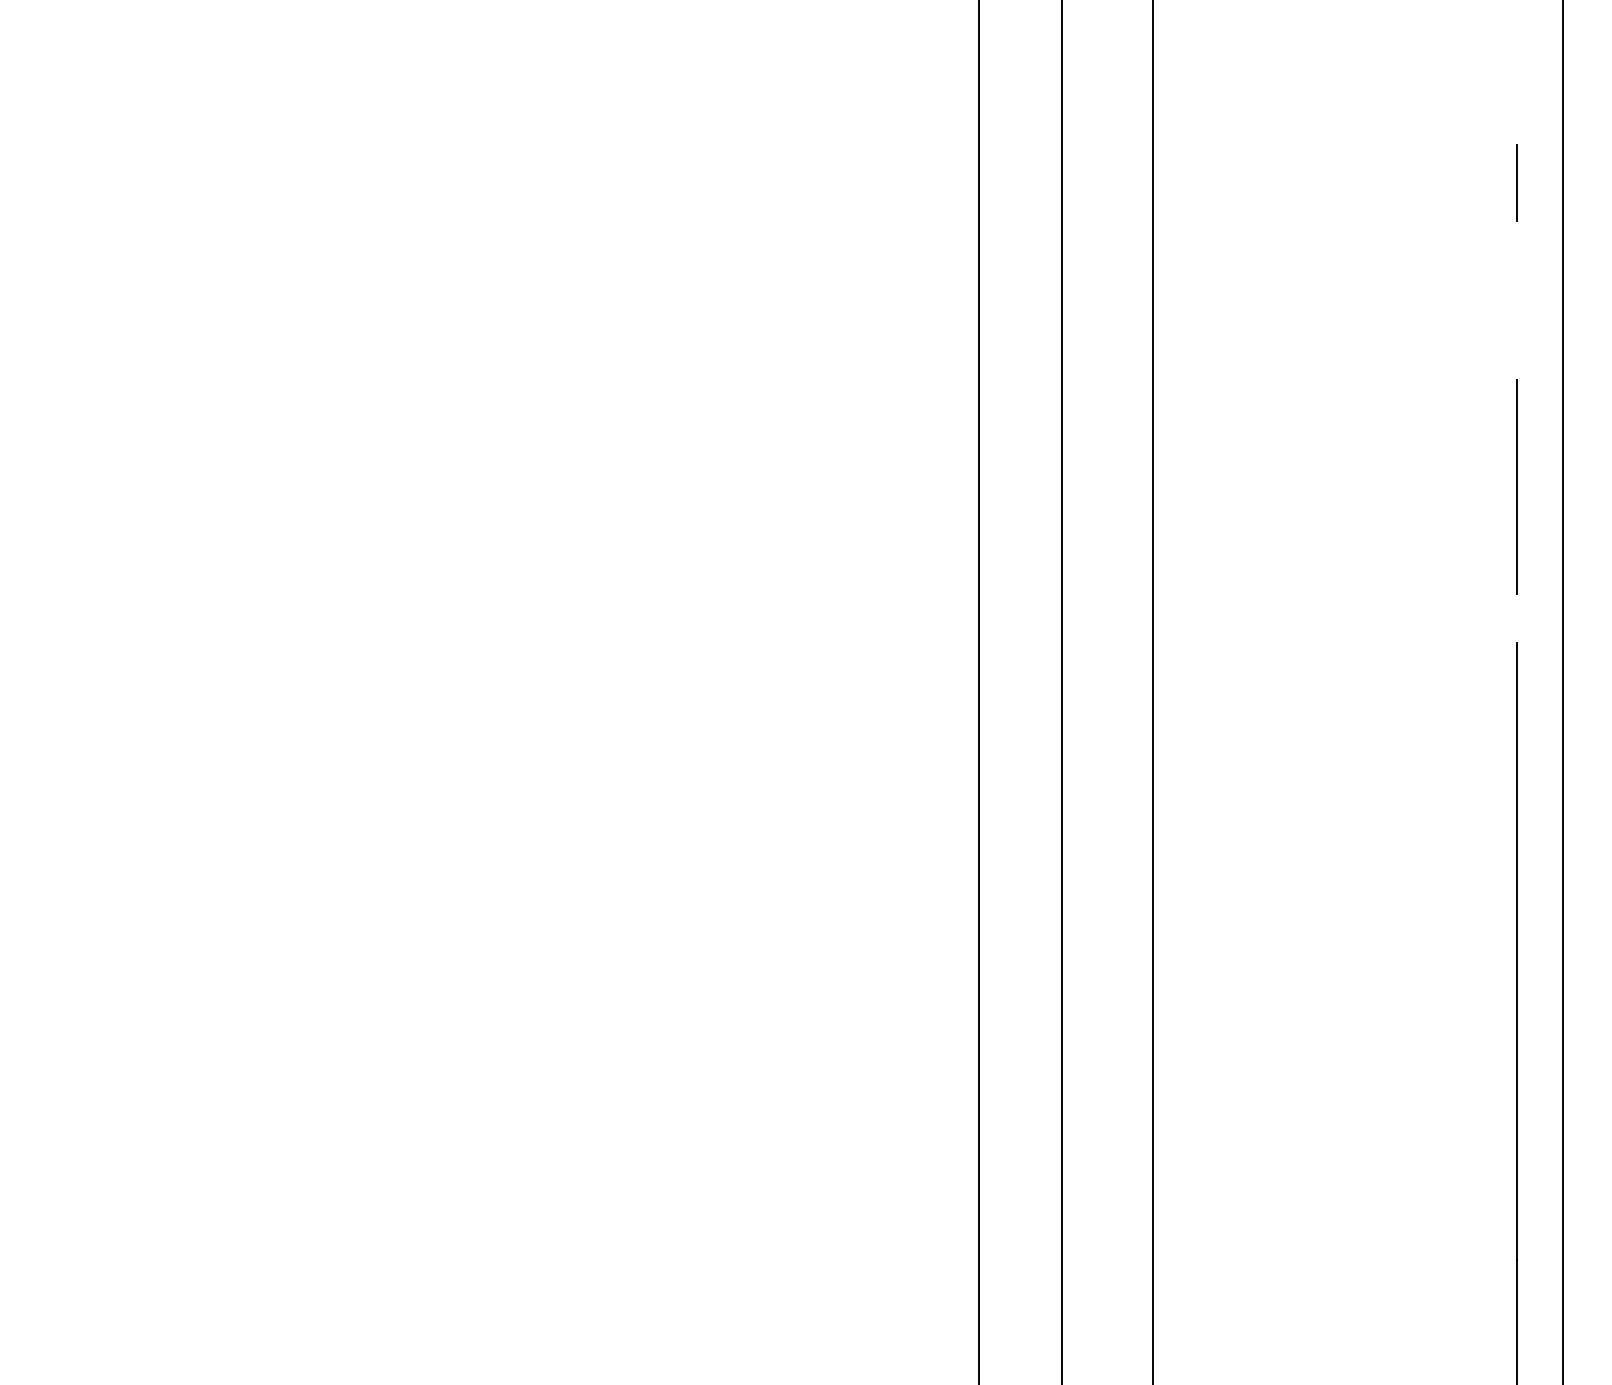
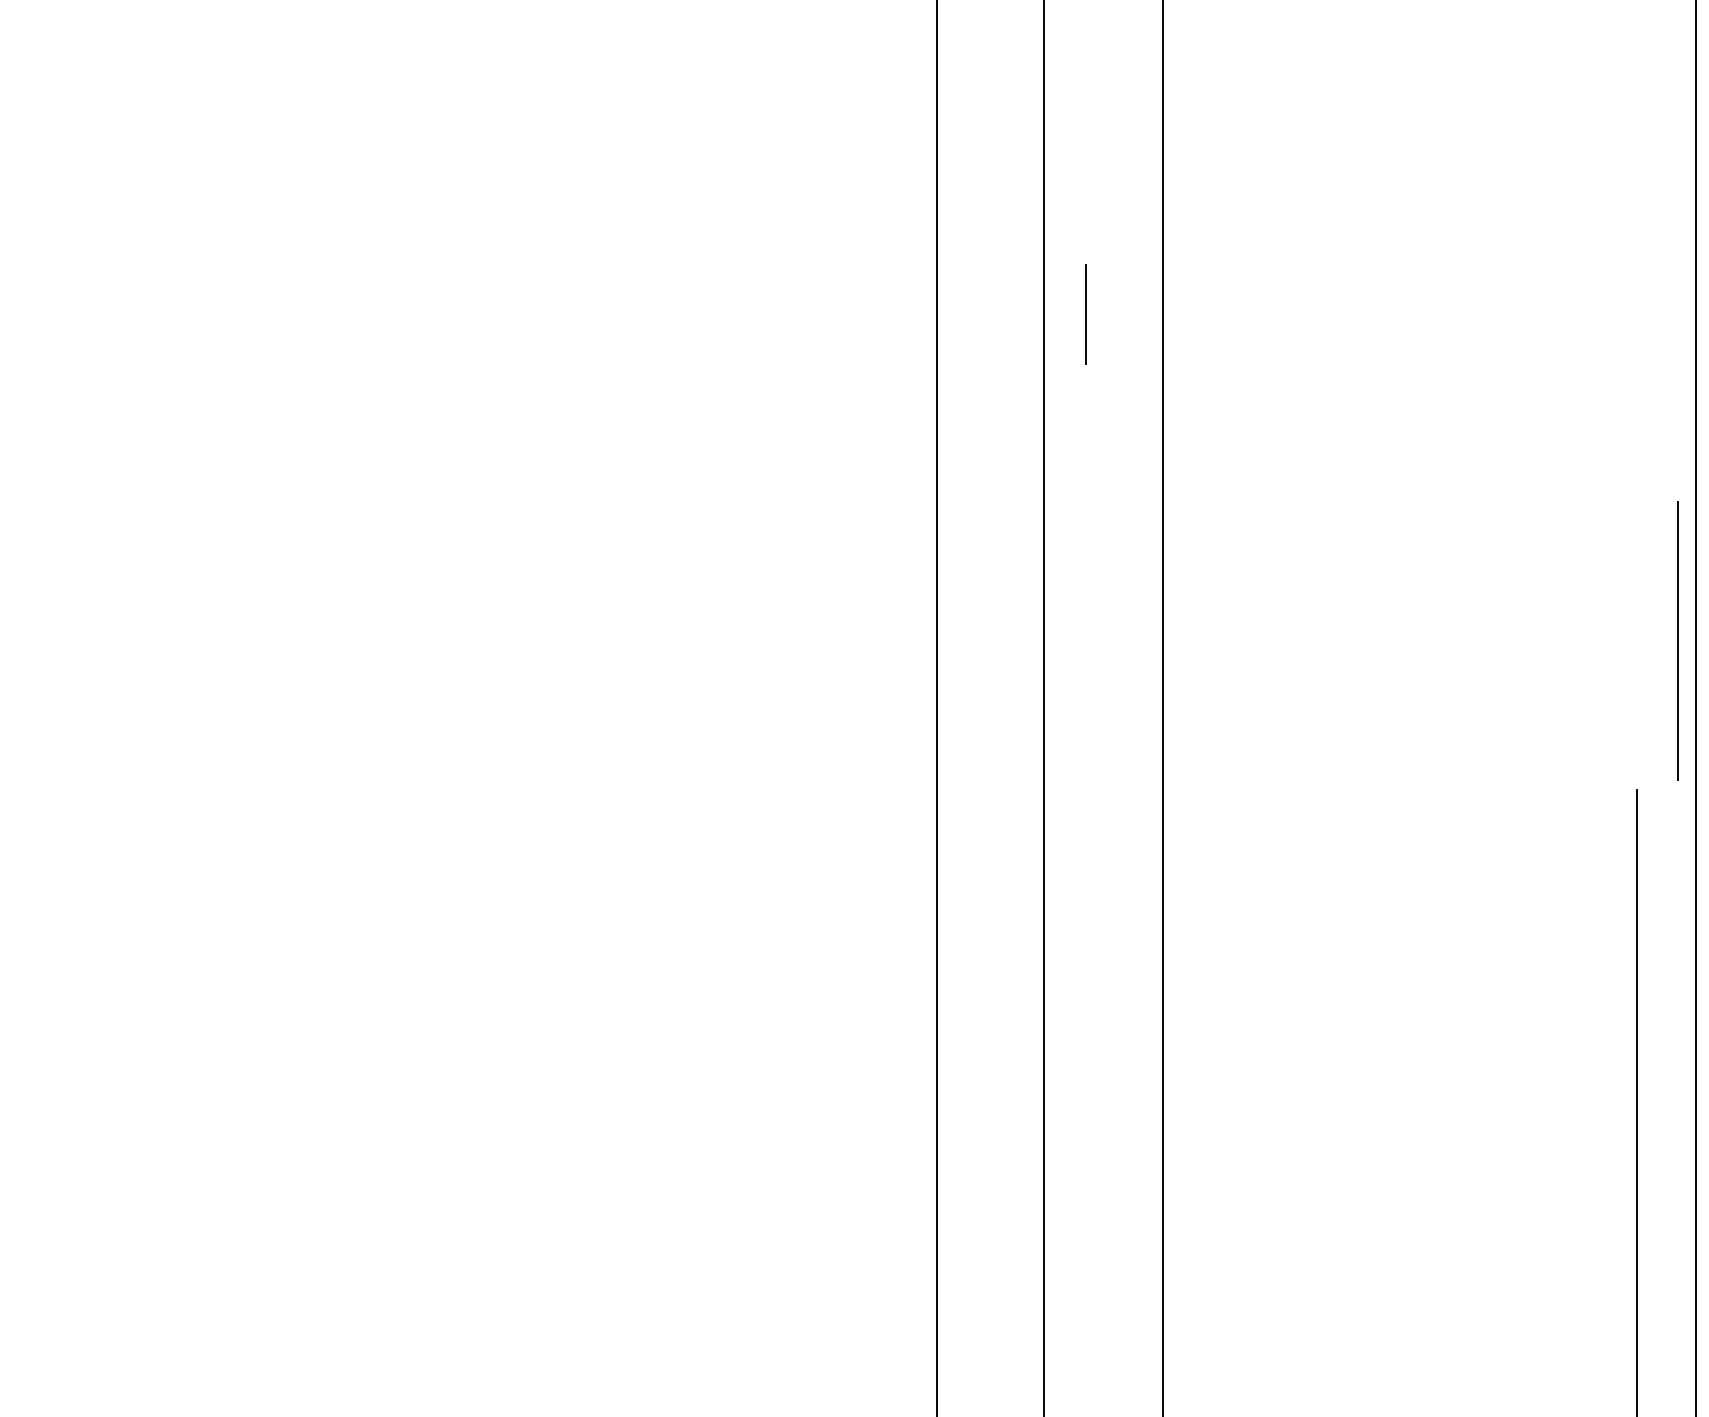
line: (1516, 182) -> (1085, 313), moved
line: (1516, 486) -> (1677, 640), moved

